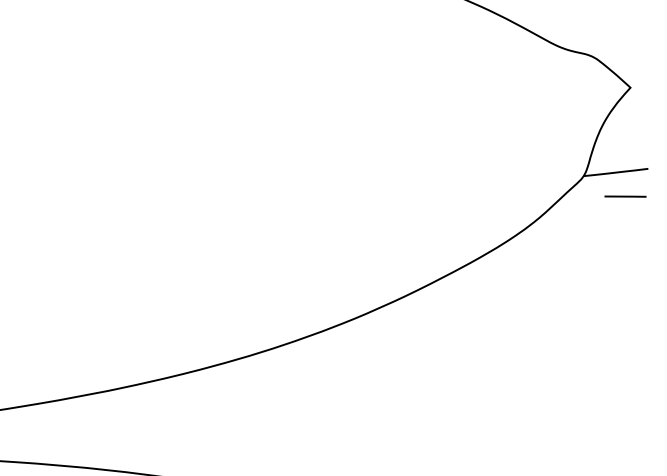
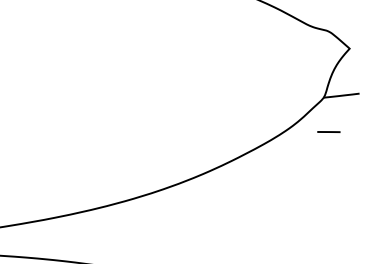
line: (624, 195) -> (328, 131), moved

